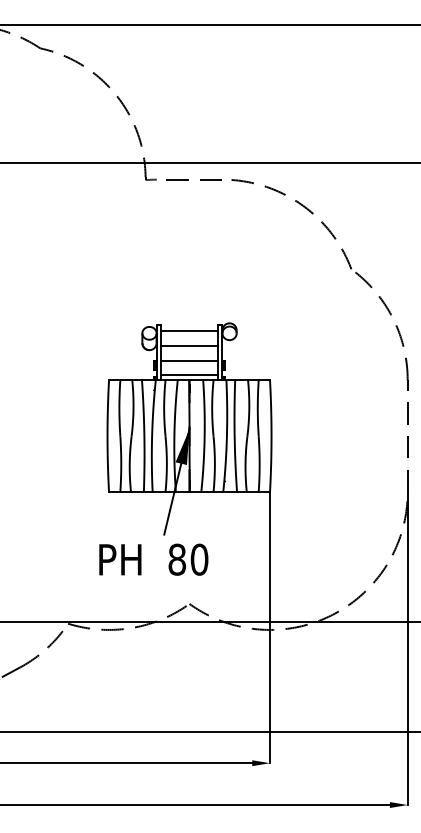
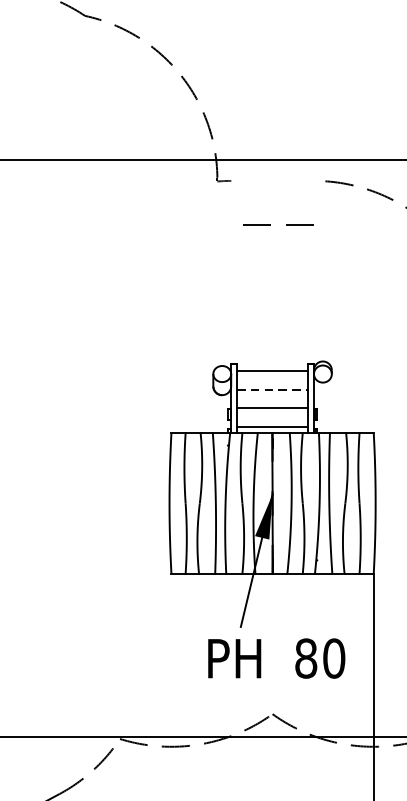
line: (188, 179) -> (271, 224), moved
line: (190, 345) -> (273, 389), solid -> dashed
text: (153, 559) -> (276, 658), moved

